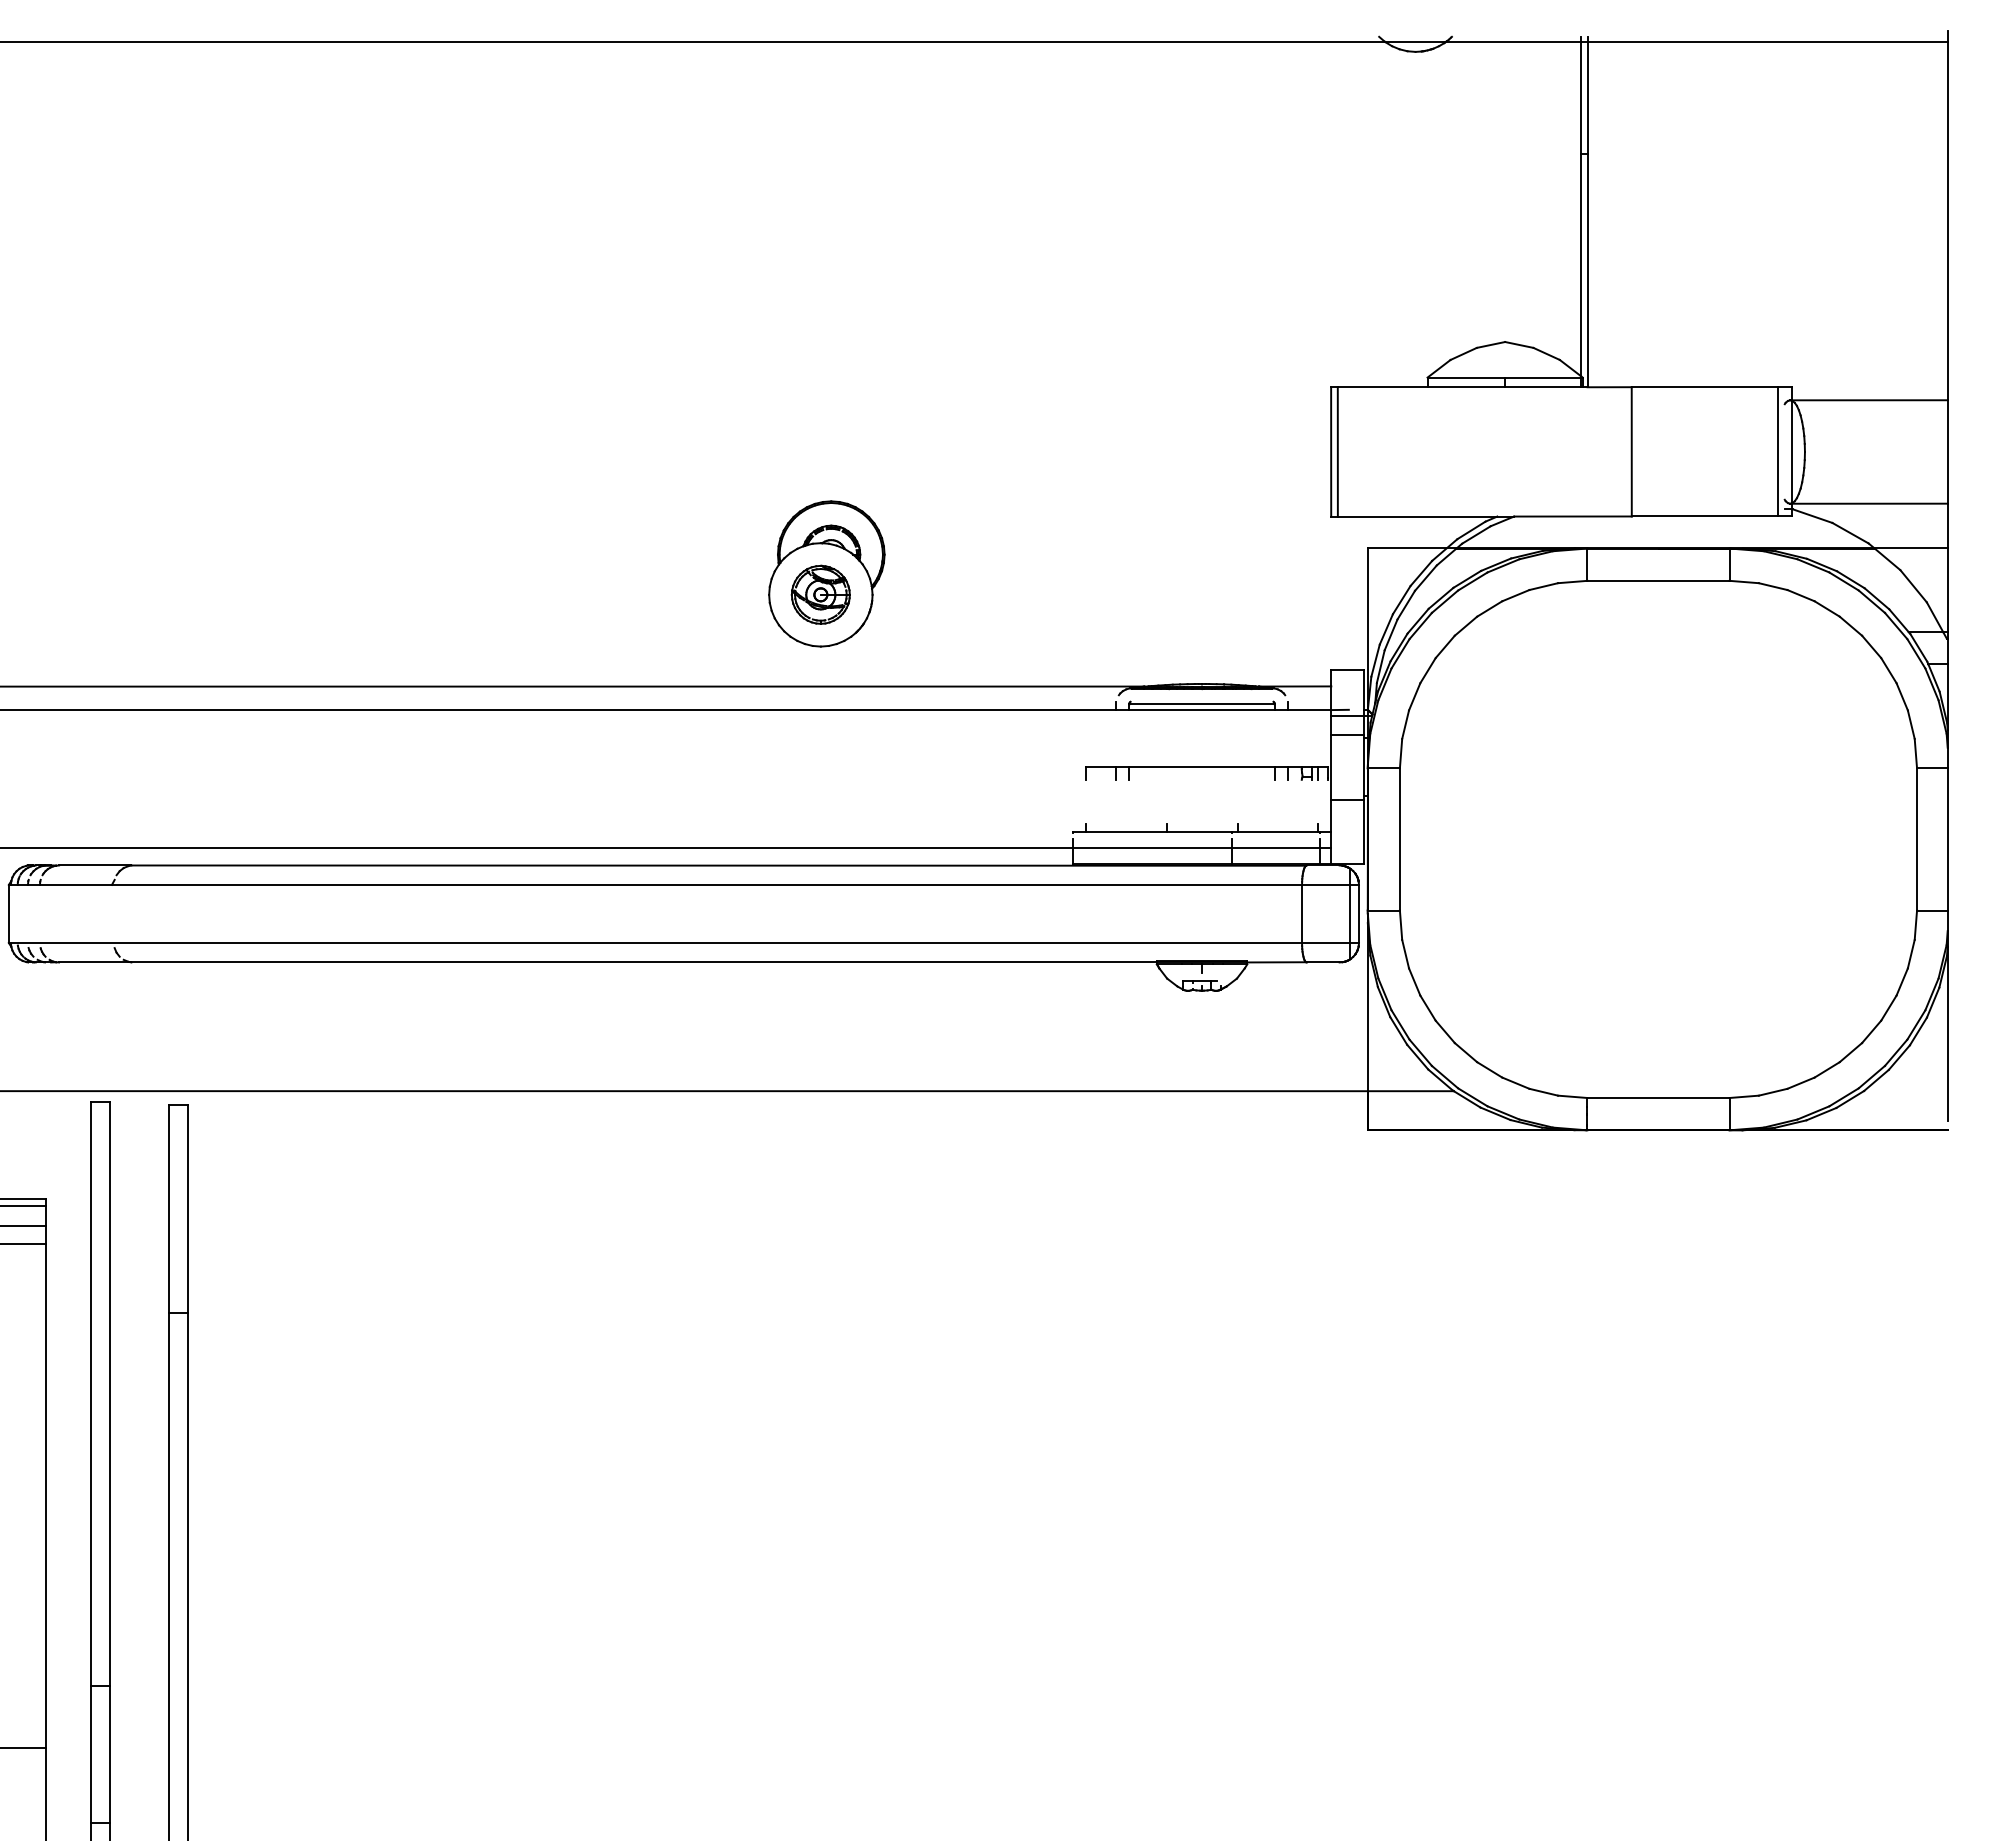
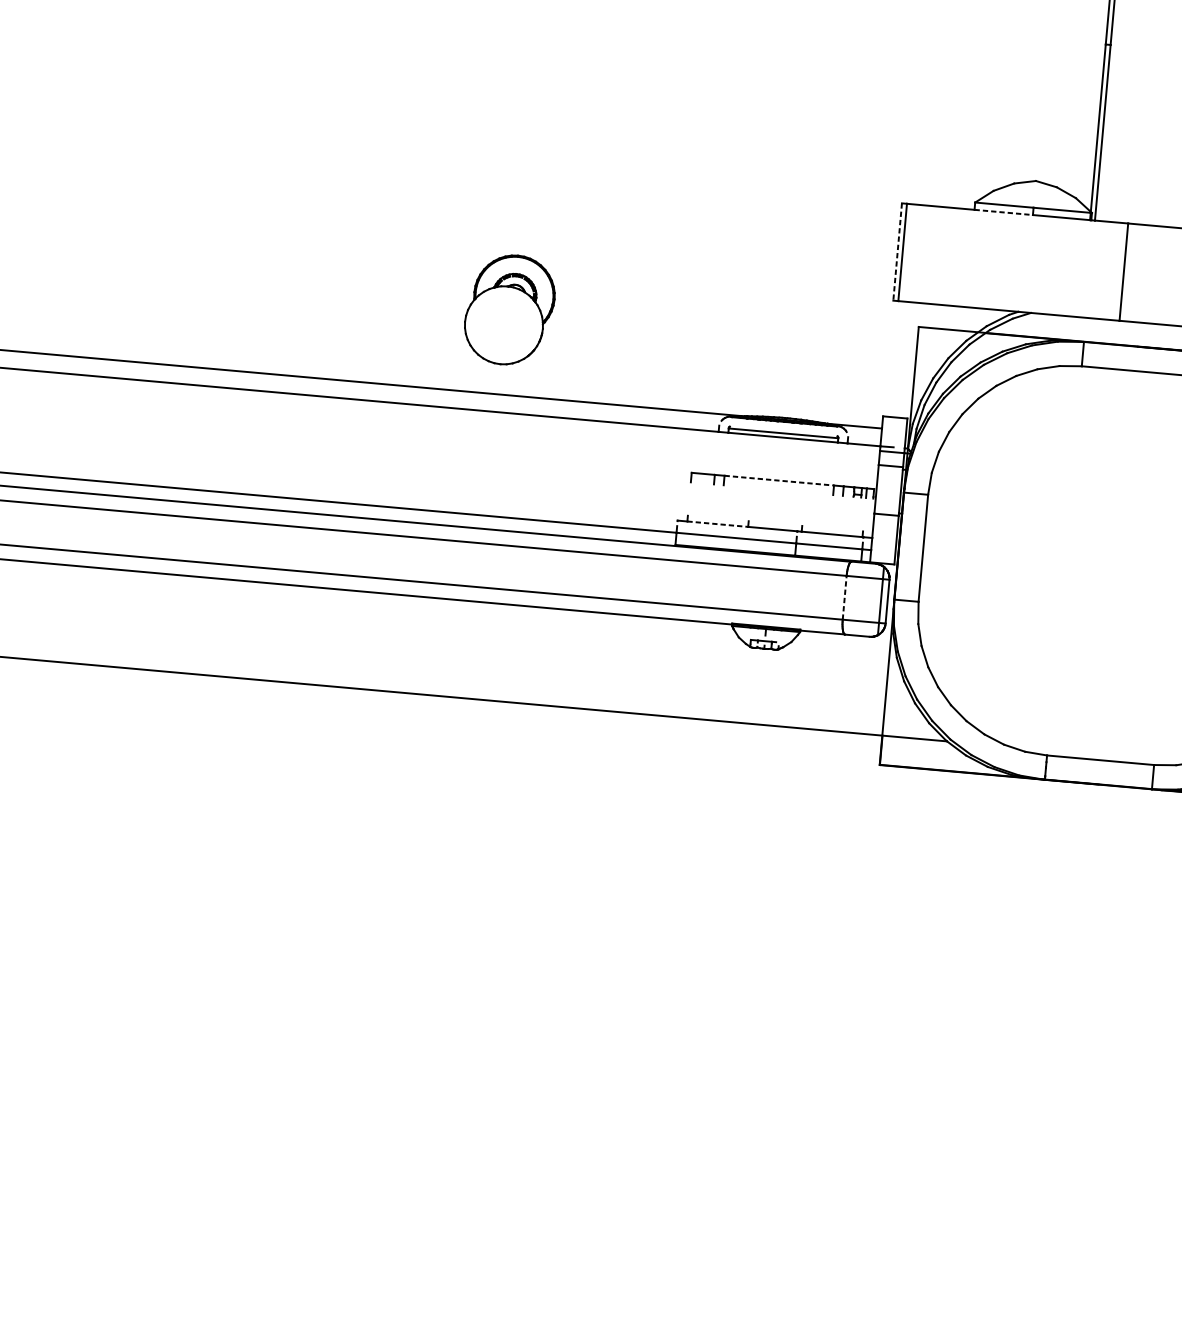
line: (1466, 387) -> (1003, 212), solid -> dashed
line: (1331, 451) -> (897, 251), solid -> dashed
part: (820, 594) -> (503, 325), removed
line: (1202, 767) -> (779, 480), solid -> dashed
line: (1126, 831) -> (718, 523), solid -> dashed
line: (1302, 913) -> (845, 597), solid -> dashed

